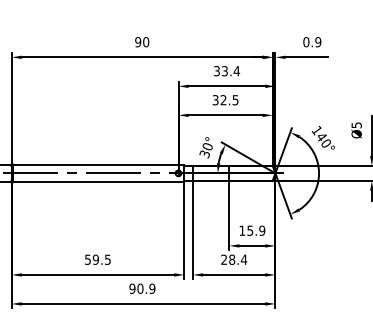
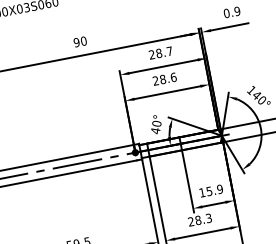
text: (227, 71) -> (161, 53), 33.4 -> 28.7
text: (225, 100) -> (164, 79), 32.5 -> 28.6
text: (204, 154) -> (155, 131), 30° -> 40°
text: (243, 259) -> (208, 218), 28.4 -> 28.3

